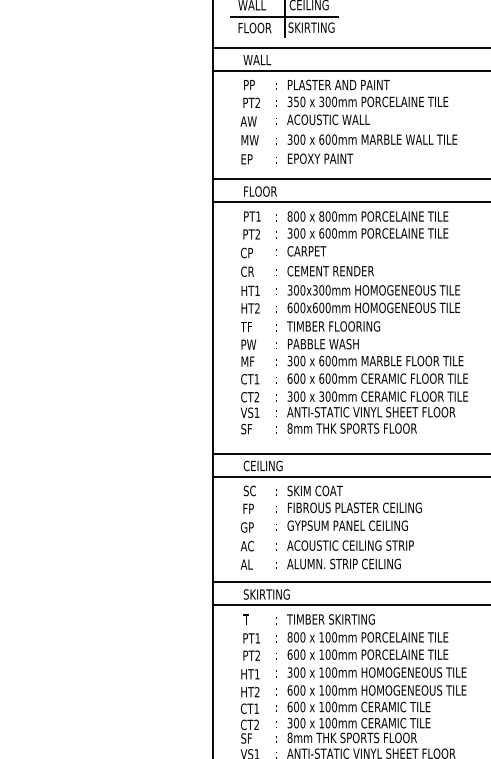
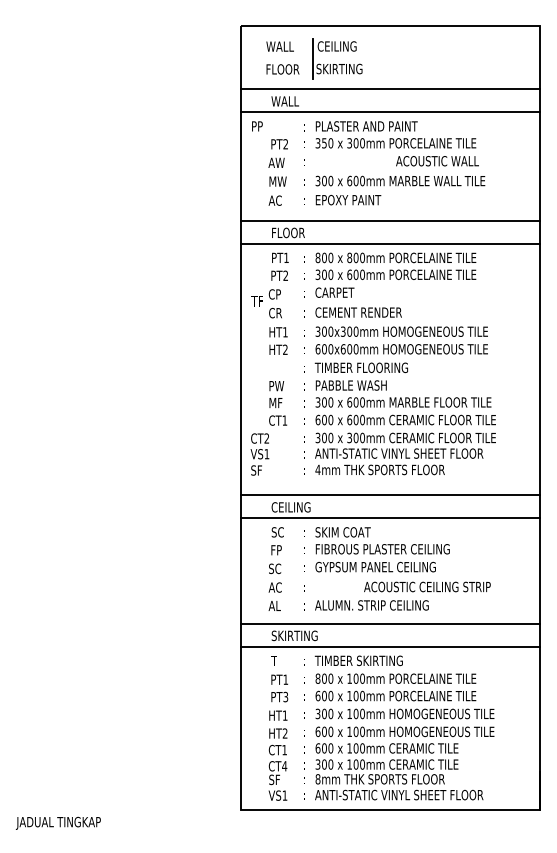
line: (284, 17) -> (312, 58), removed
text: (249, 85) -> (257, 126), moved
text: (328, 120) -> (437, 161), moved
text: (246, 159) -> (274, 200), EP -> AC
text: (245, 327) -> (256, 301), moved
text: (249, 413) -> (259, 454), moved
text: (289, 428) -> (317, 469), 8mm -> 4mm
text: (246, 527) -> (274, 568), GP -> SC
text: (350, 545) -> (427, 586), moved
text: (257, 656) -> (285, 697), PT2 -> PT3
text: (256, 725) -> (284, 766), CT2 -> CT4

